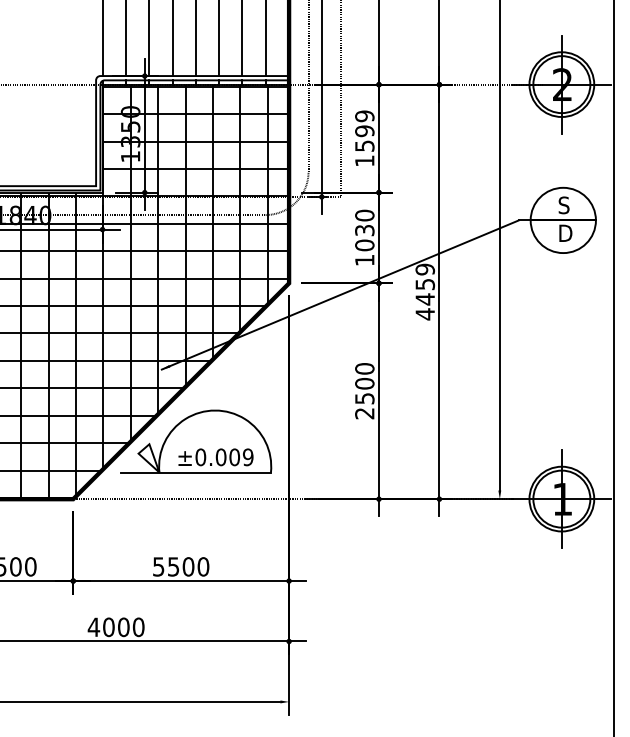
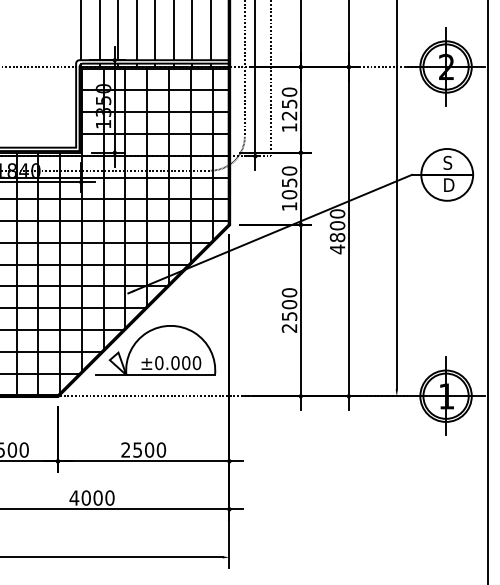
text: (364, 130) -> (289, 103), 1599 -> 1250
text: (364, 230) -> (289, 182), 1030 -> 1050
text: (425, 284) -> (337, 225), 4459 -> 4800
text: (247, 457) -> (196, 363), ±0.009 -> ±0.000
text: (158, 566) -> (125, 449), 5500 -> 2500

